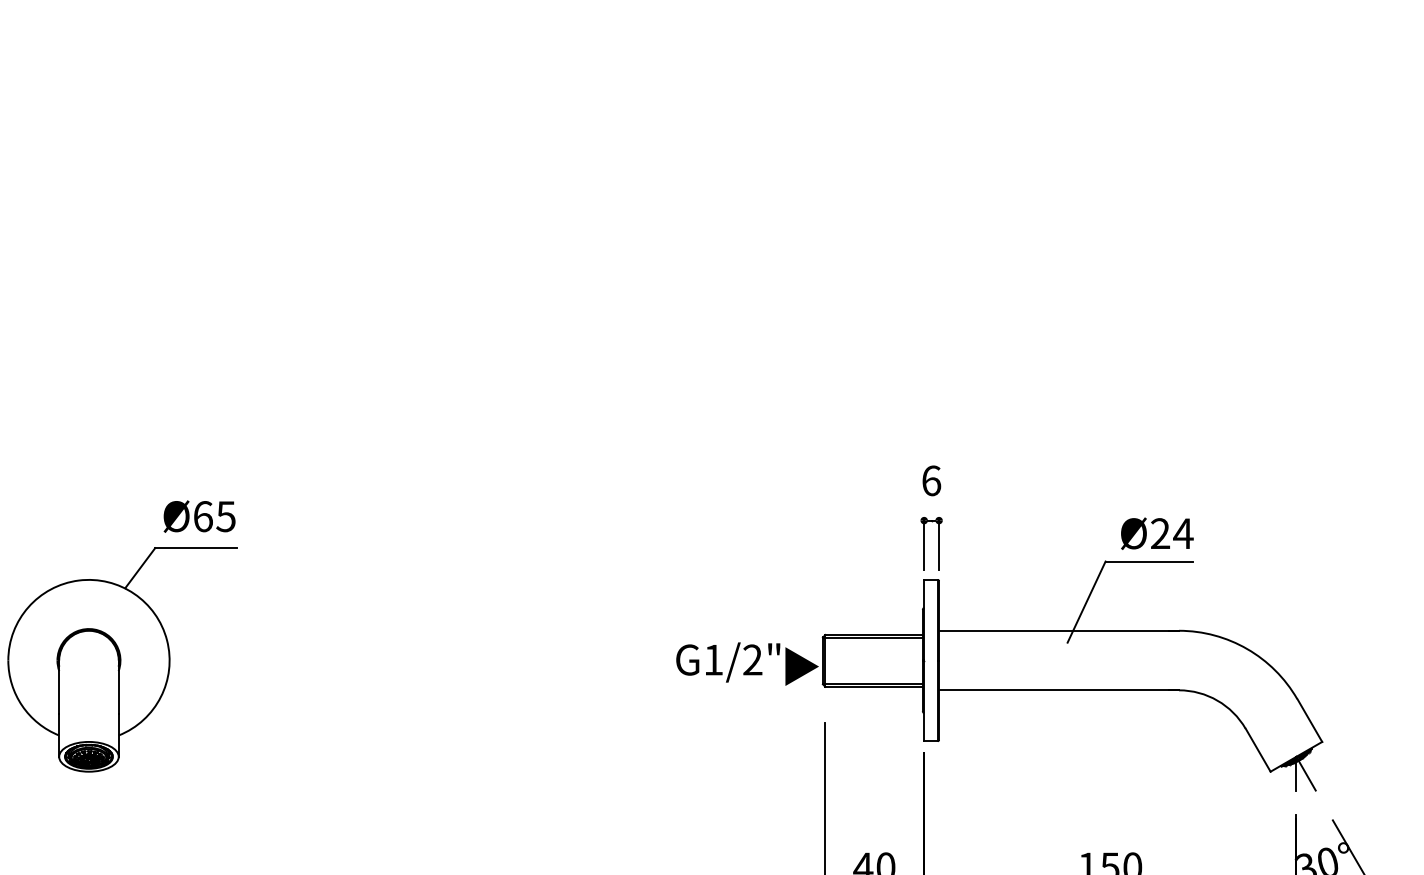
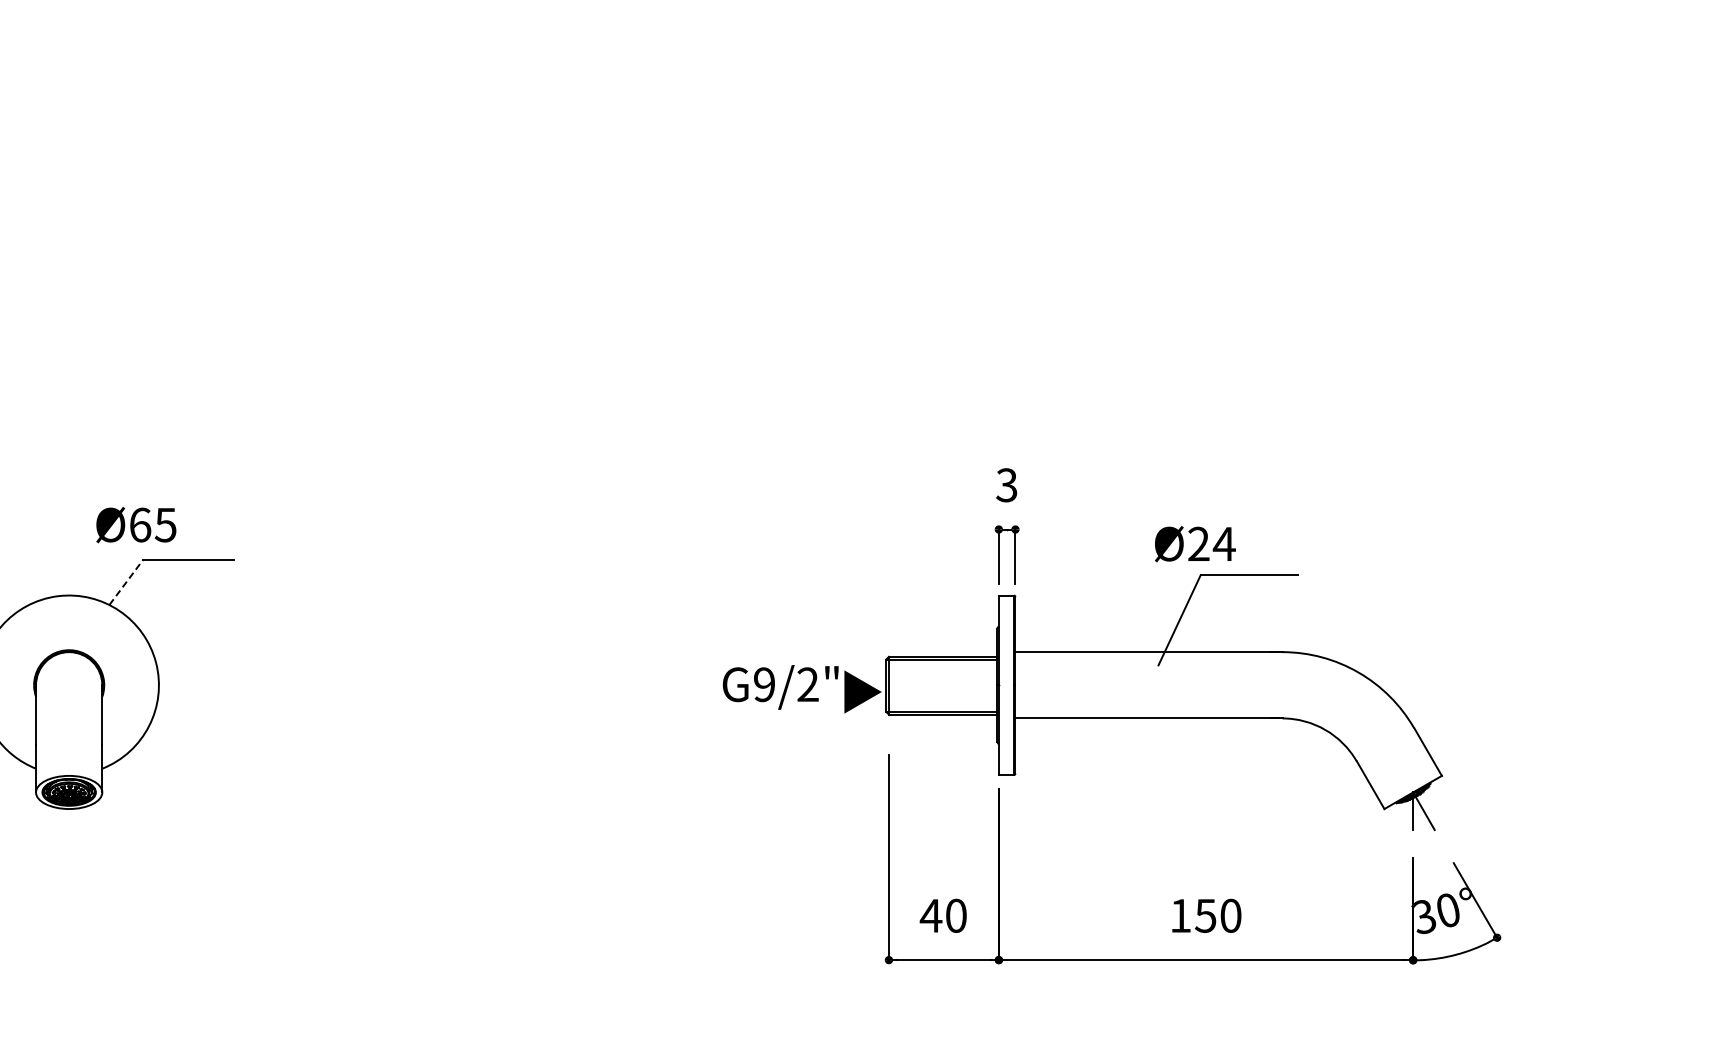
text: (931, 481) -> (1006, 485), 6 -> 3
text: (199, 516) -> (136, 525), moved
text: (1157, 534) -> (1195, 544), moved
line: (140, 568) -> (126, 582), solid -> dashed
text: (713, 659) -> (764, 684), G1/2" -> G9/2"

